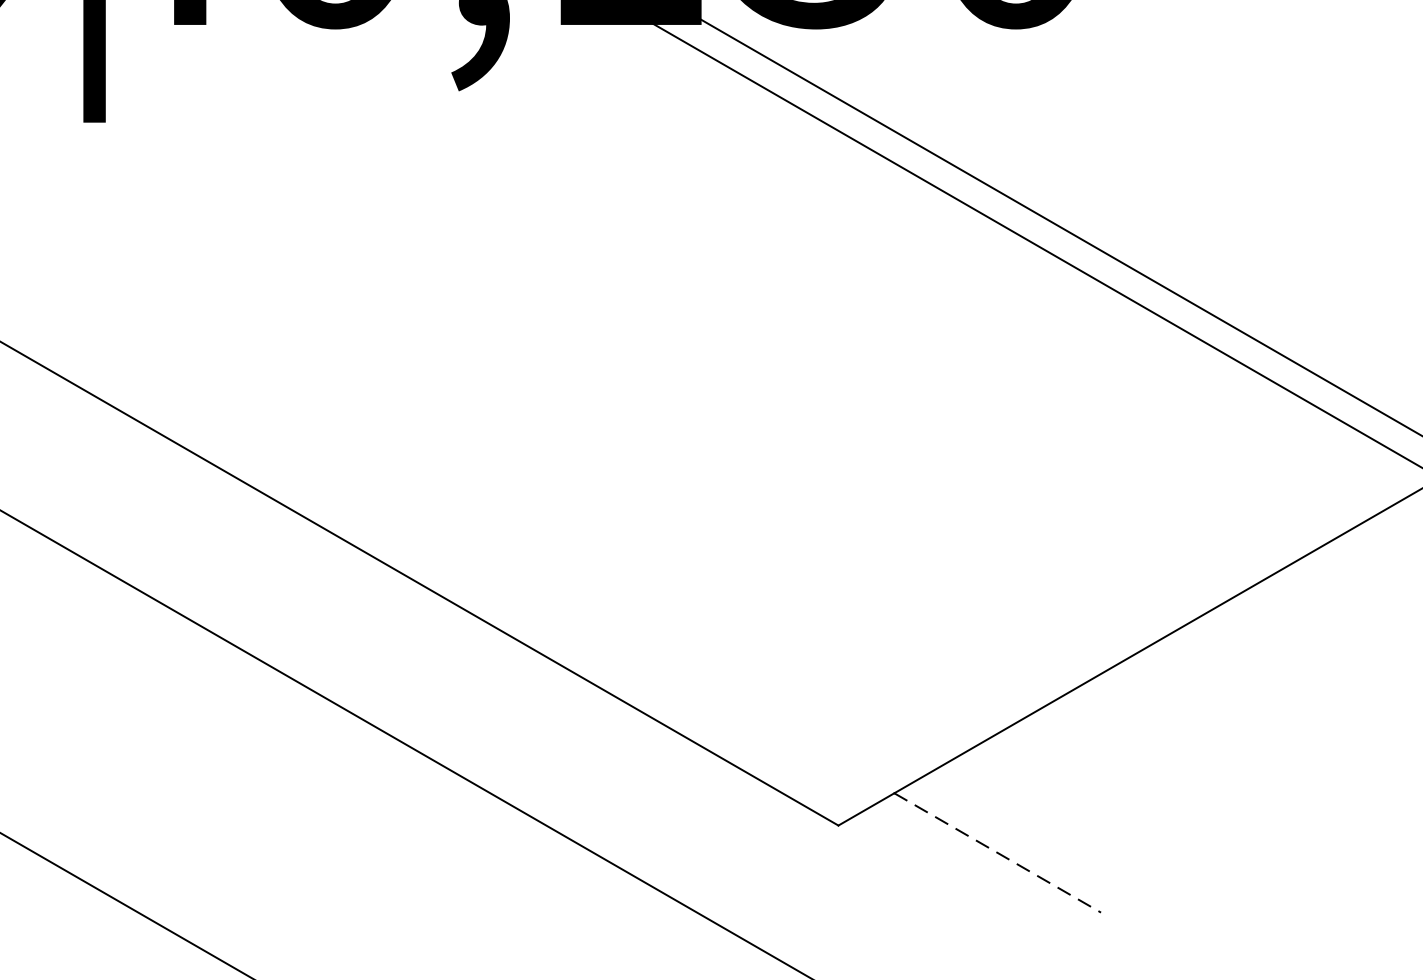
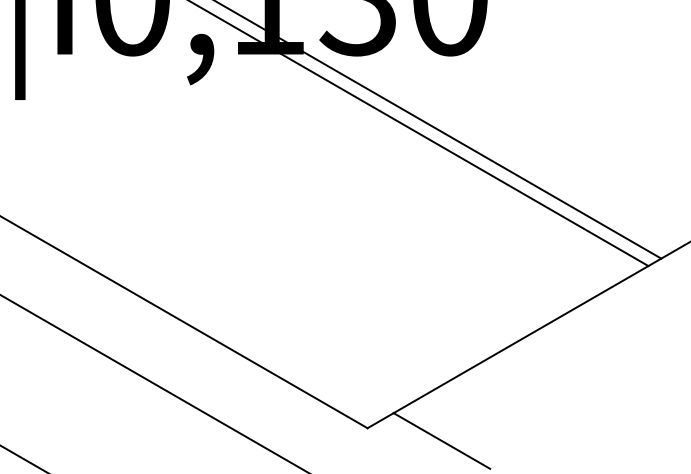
line: (996, 854) -> (441, 441), dashed -> solid

